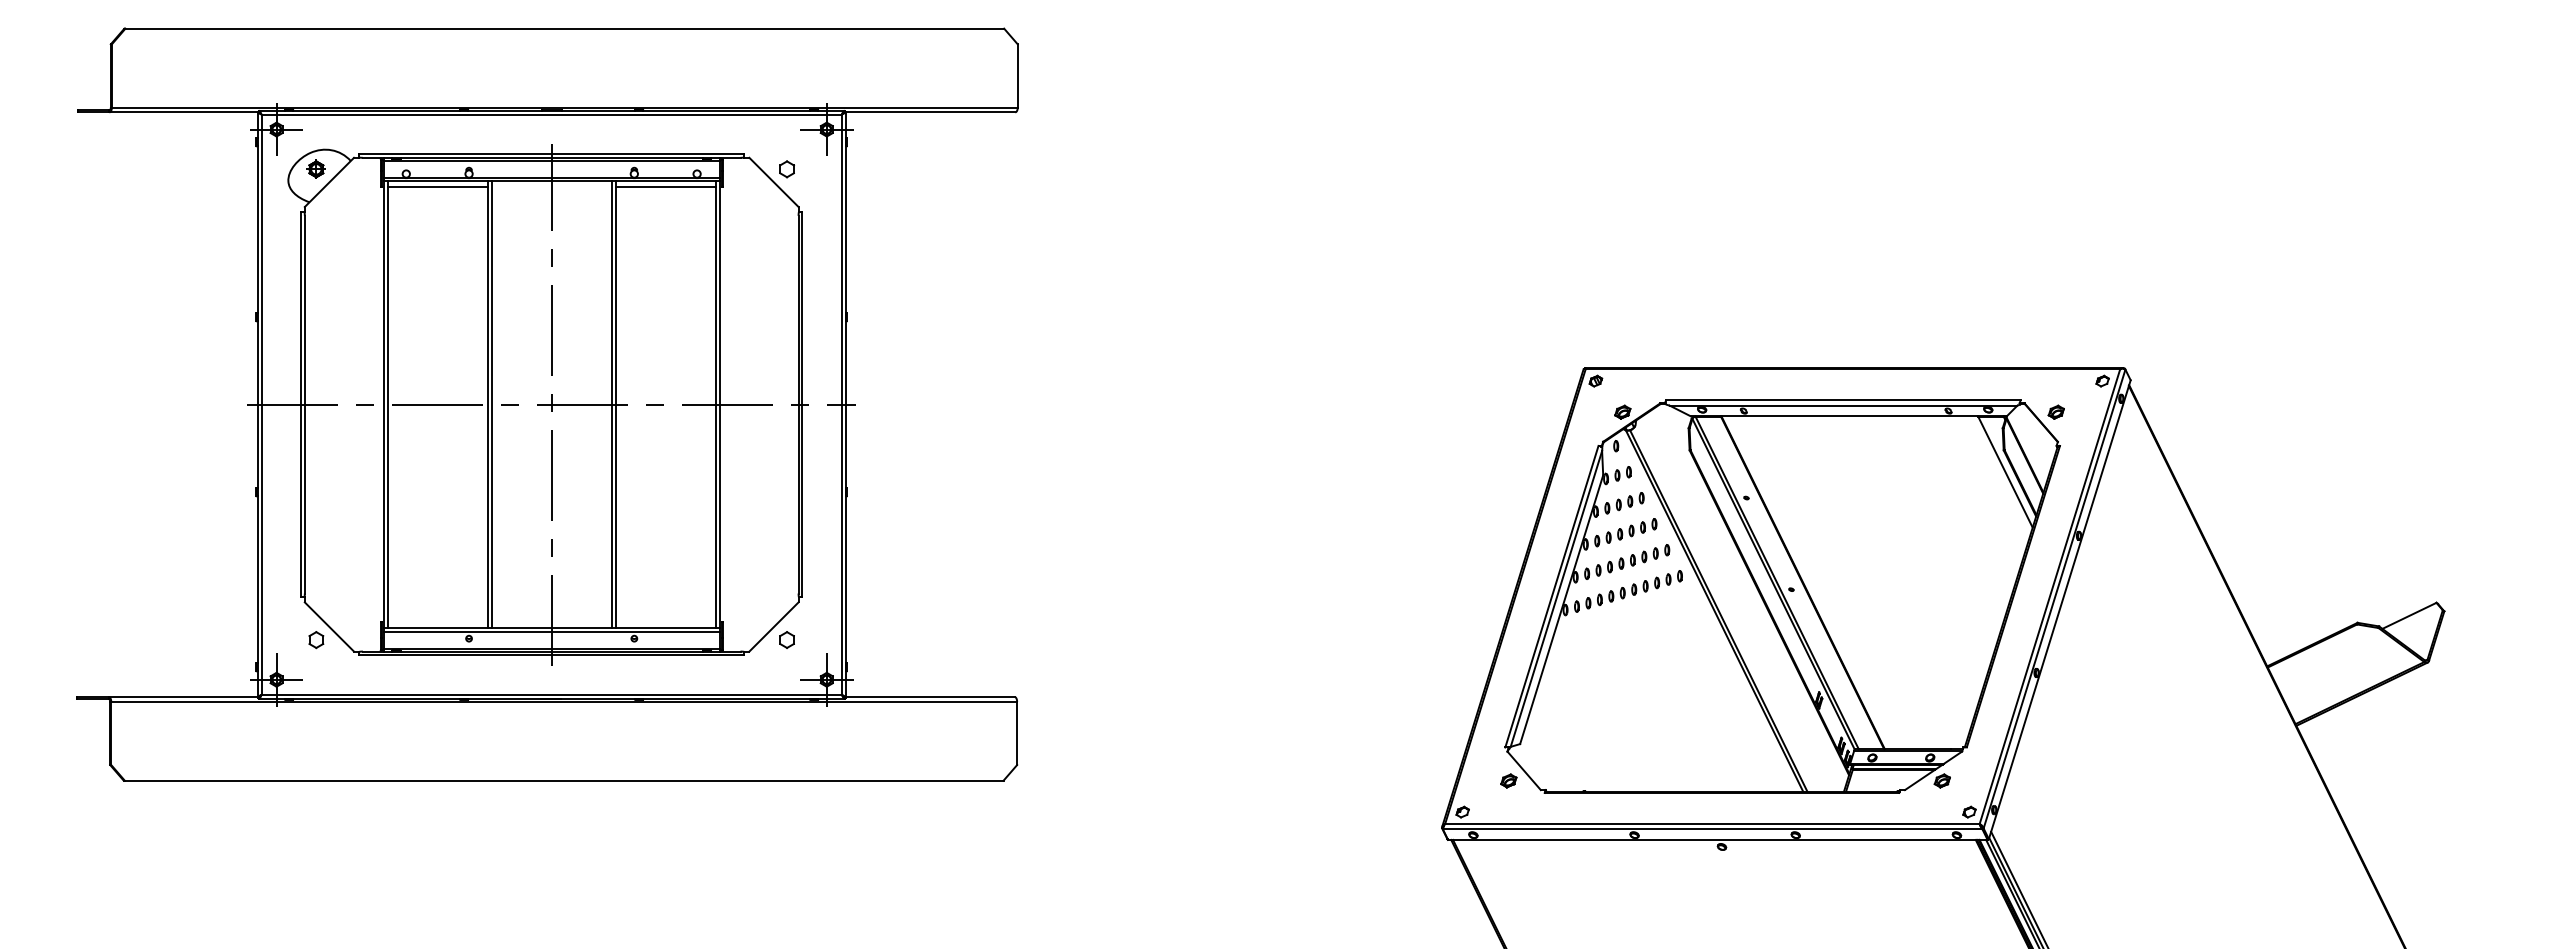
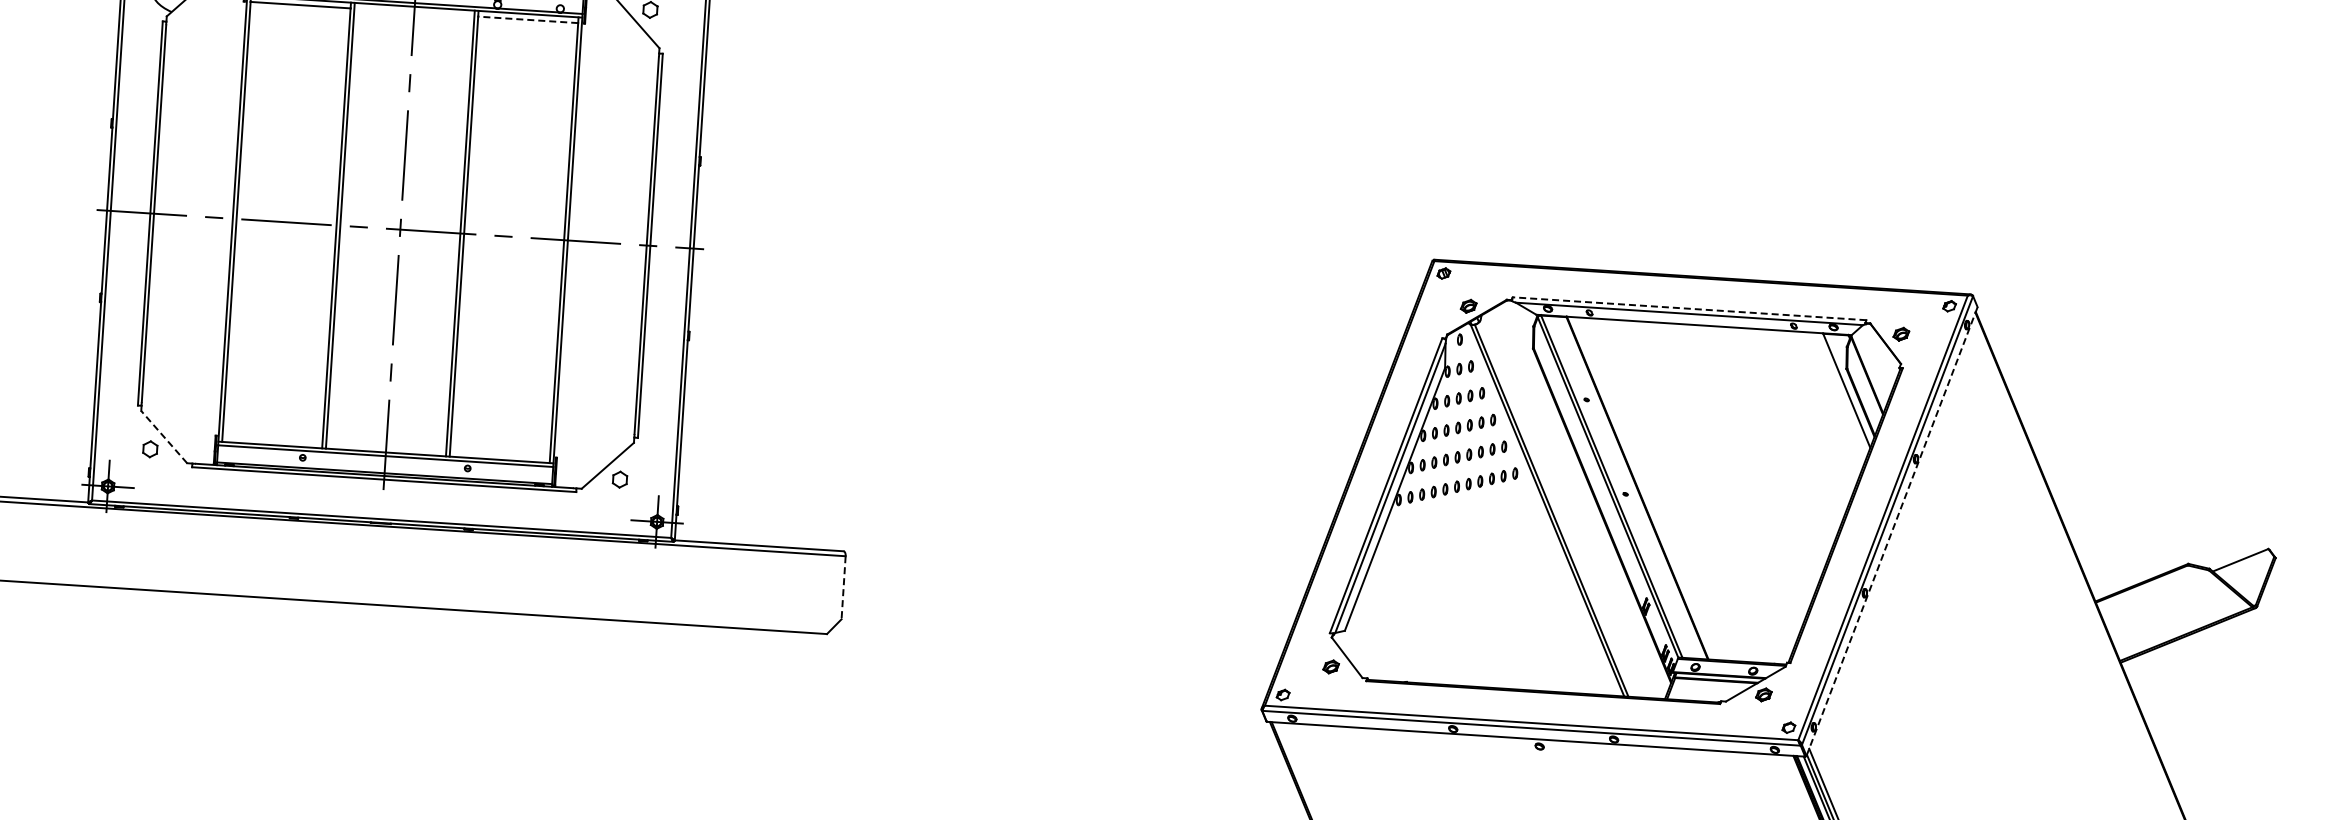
line: (665, 187) -> (527, 20), solid -> dashed
line: (1842, 400) -> (1688, 308), solid -> dashed
line: (2059, 609) -> (1891, 531), solid -> dashed
line: (329, 626) -> (164, 436), solid -> dashed
line: (1017, 733) -> (843, 587), solid -> dashed

